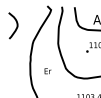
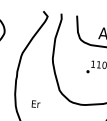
text: (47, 71) -> (35, 104), moved

